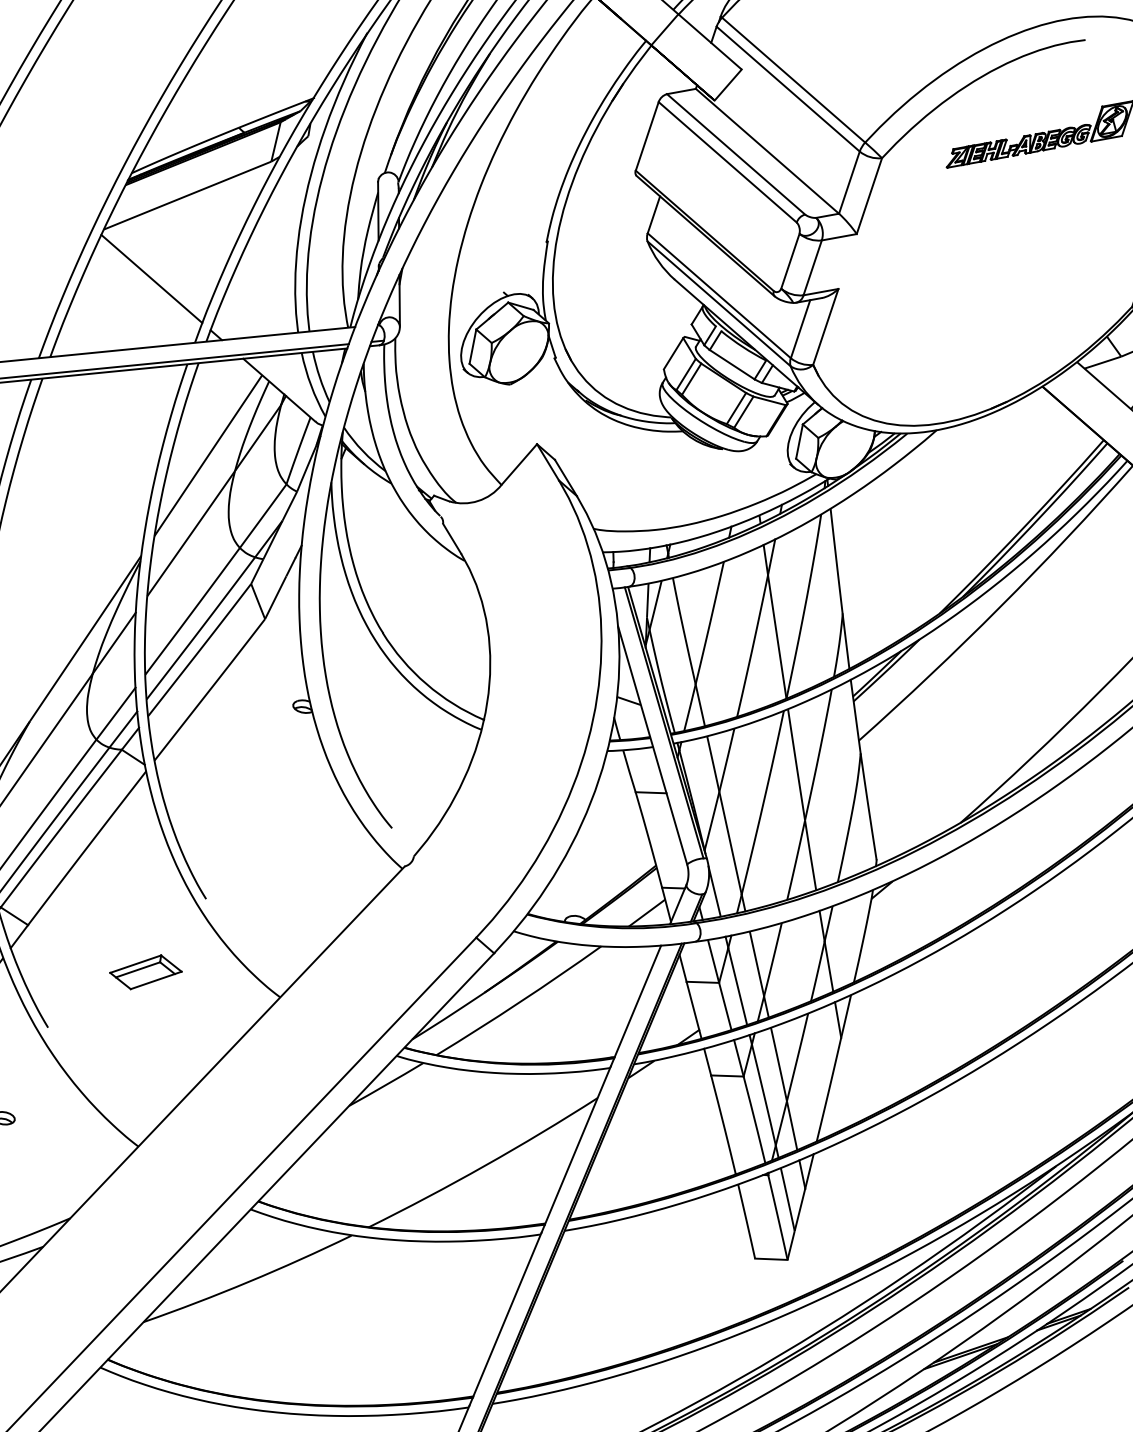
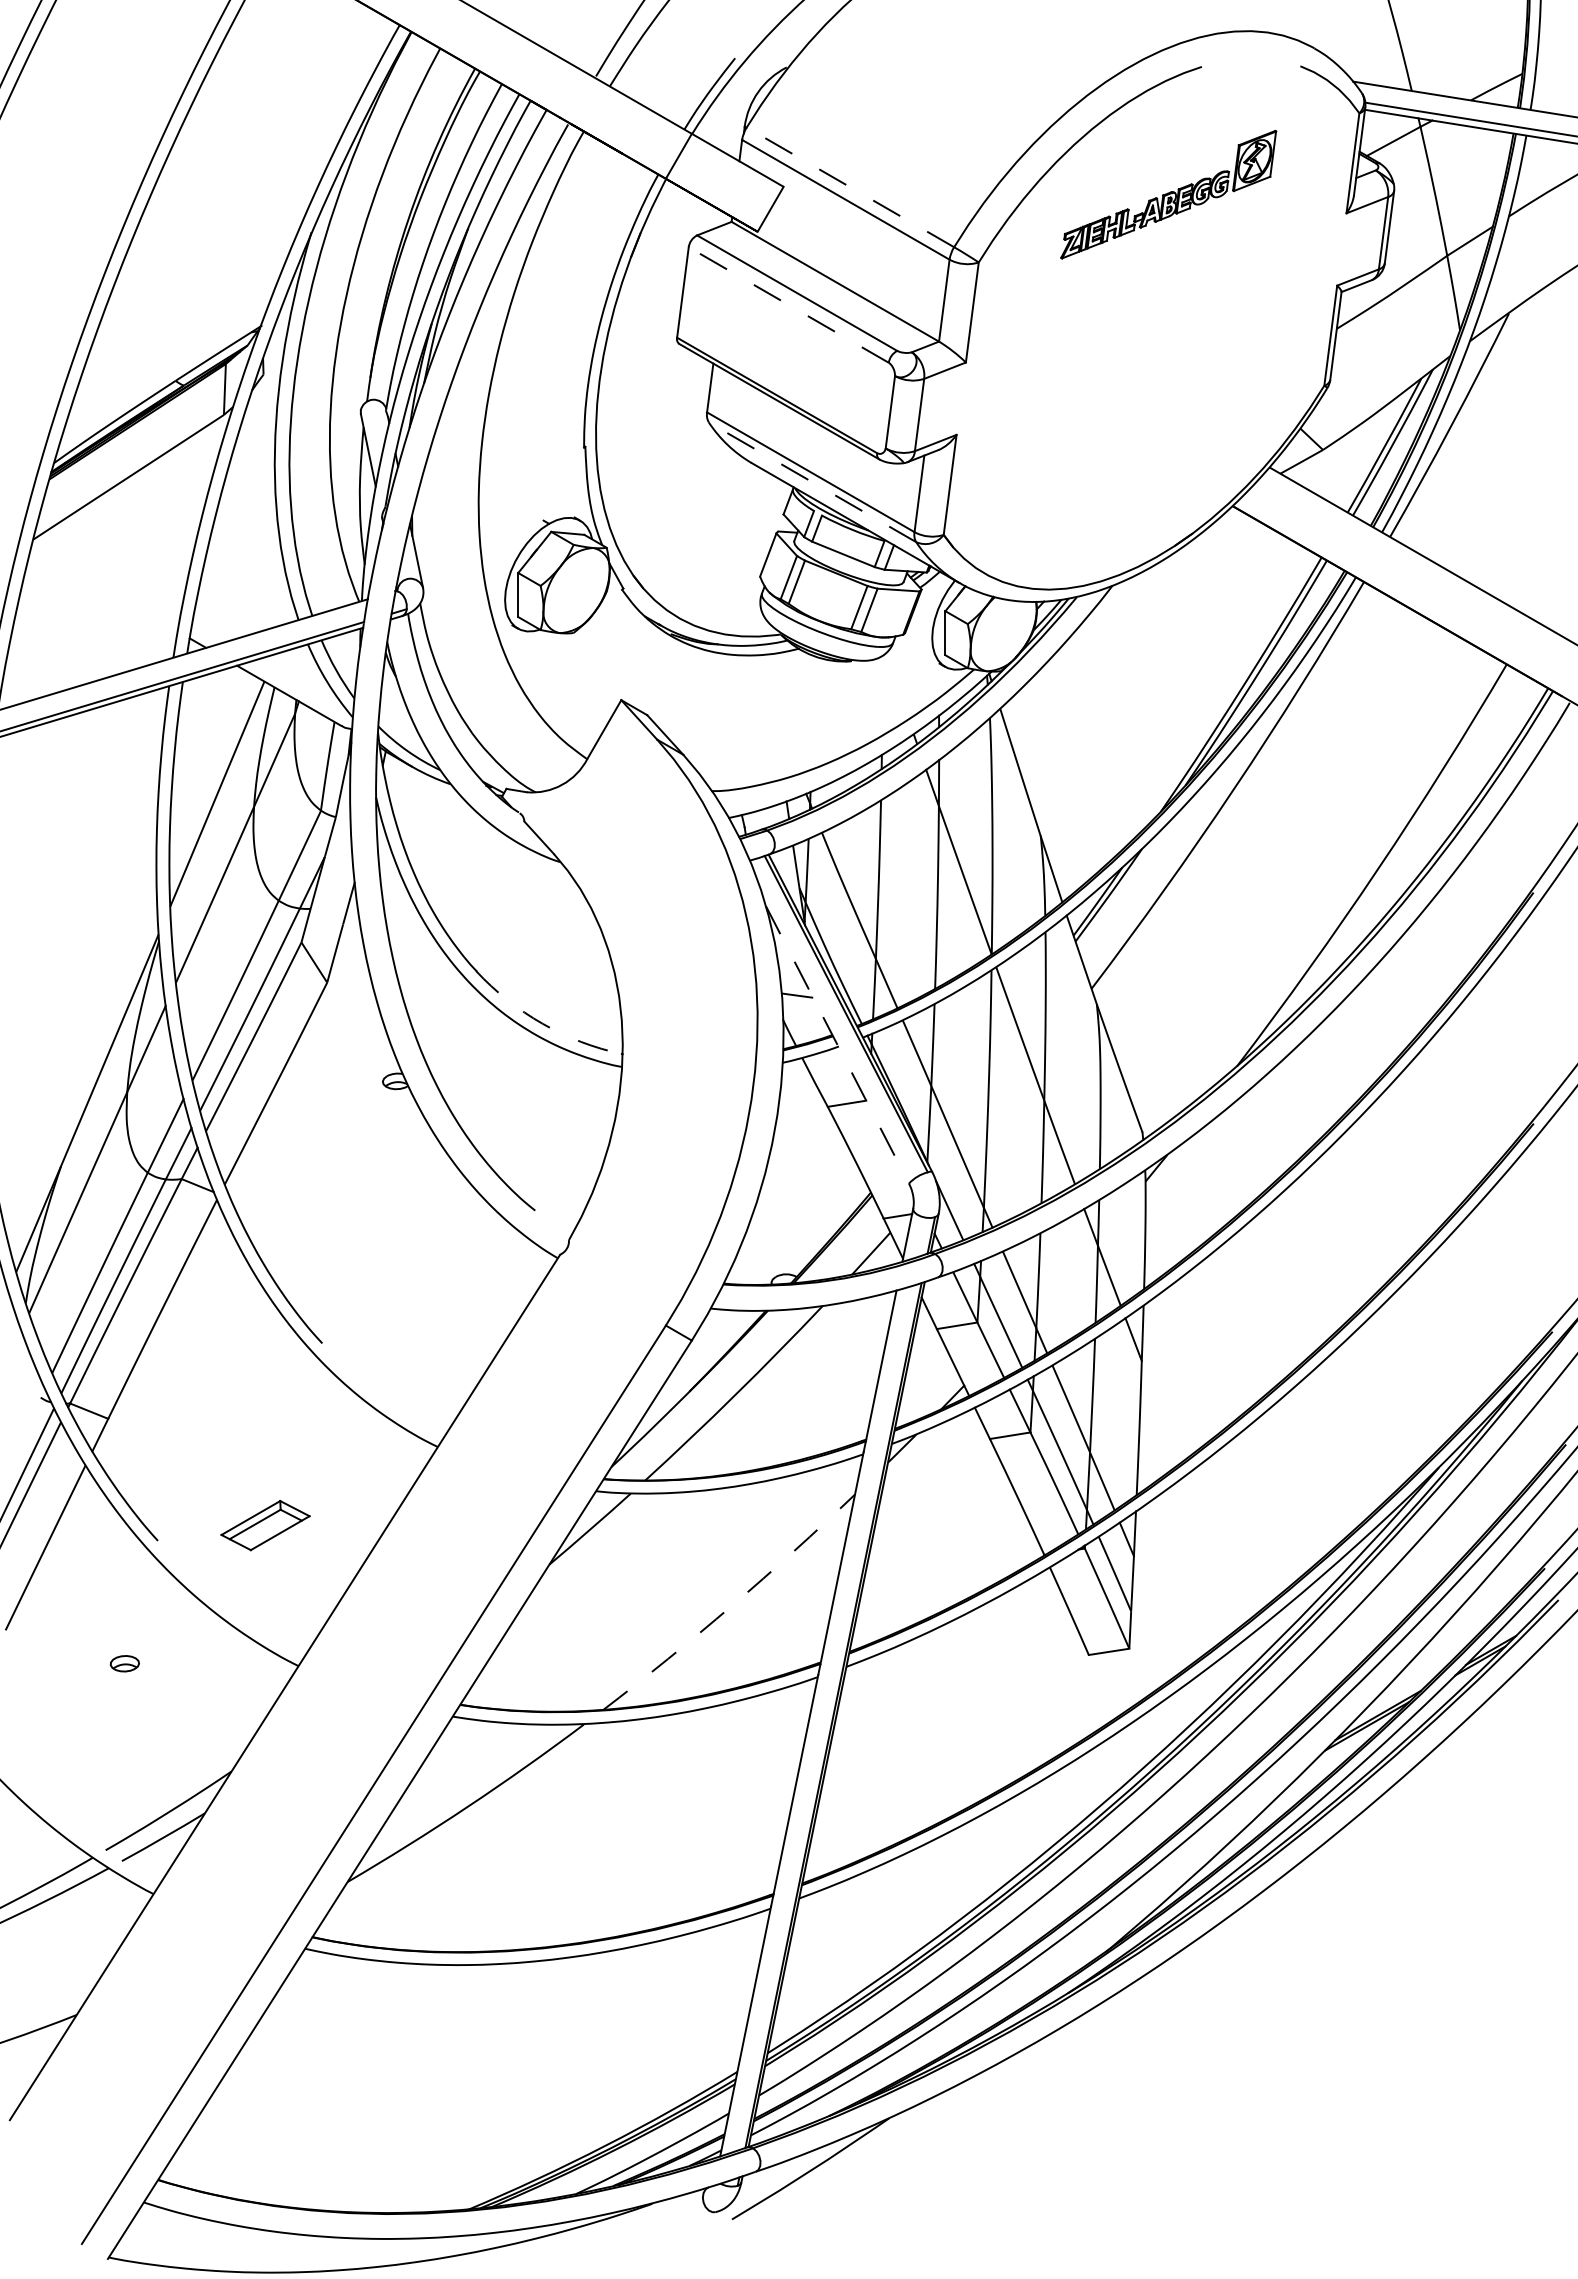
line: (793, 80) -> (850, 187), solid -> dashed
line: (727, 162) -> (788, 305), solid -> dashed
line: (151, 278) -> (104, 588), removed
line: (719, 304) -> (812, 482), solid -> dashed
arc: (426, 683) -> (542, 1023), solid -> dashed
line: (652, 745) -> (837, 1045), solid -> dashed
part: (145, 972) -> (265, 1525), moved
arc: (484, 1165) -> (731, 1605), solid -> dashed

